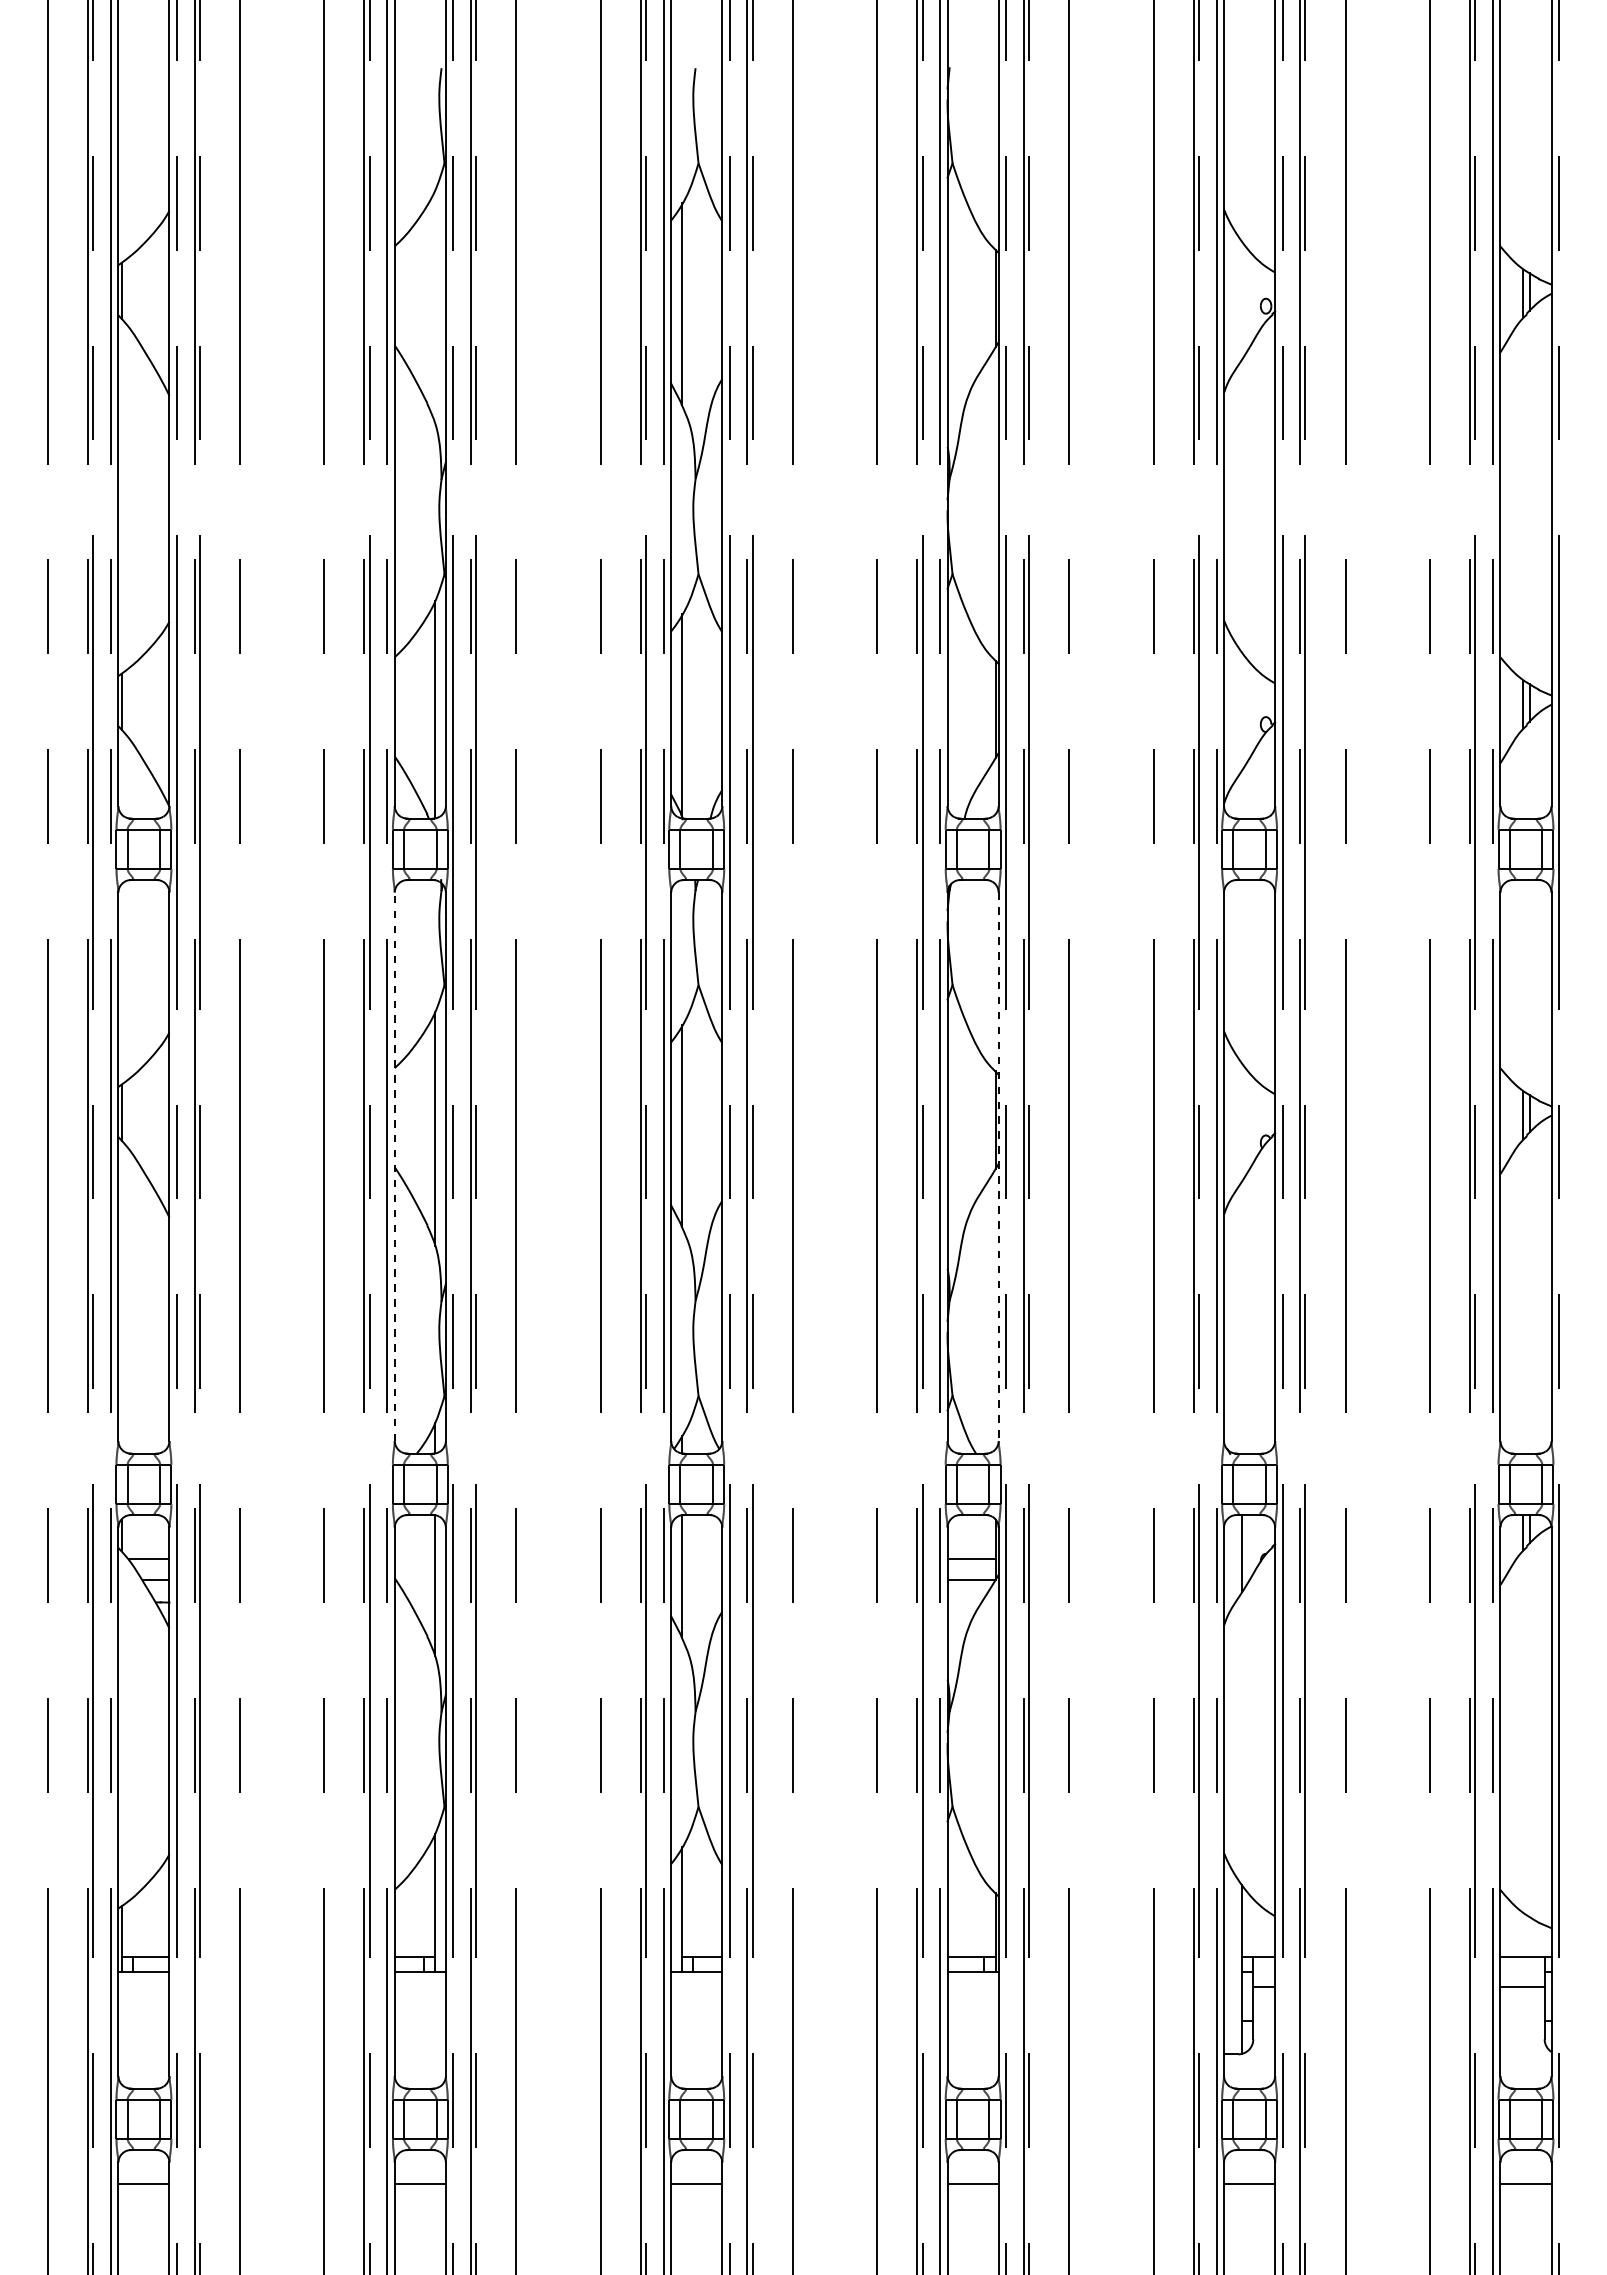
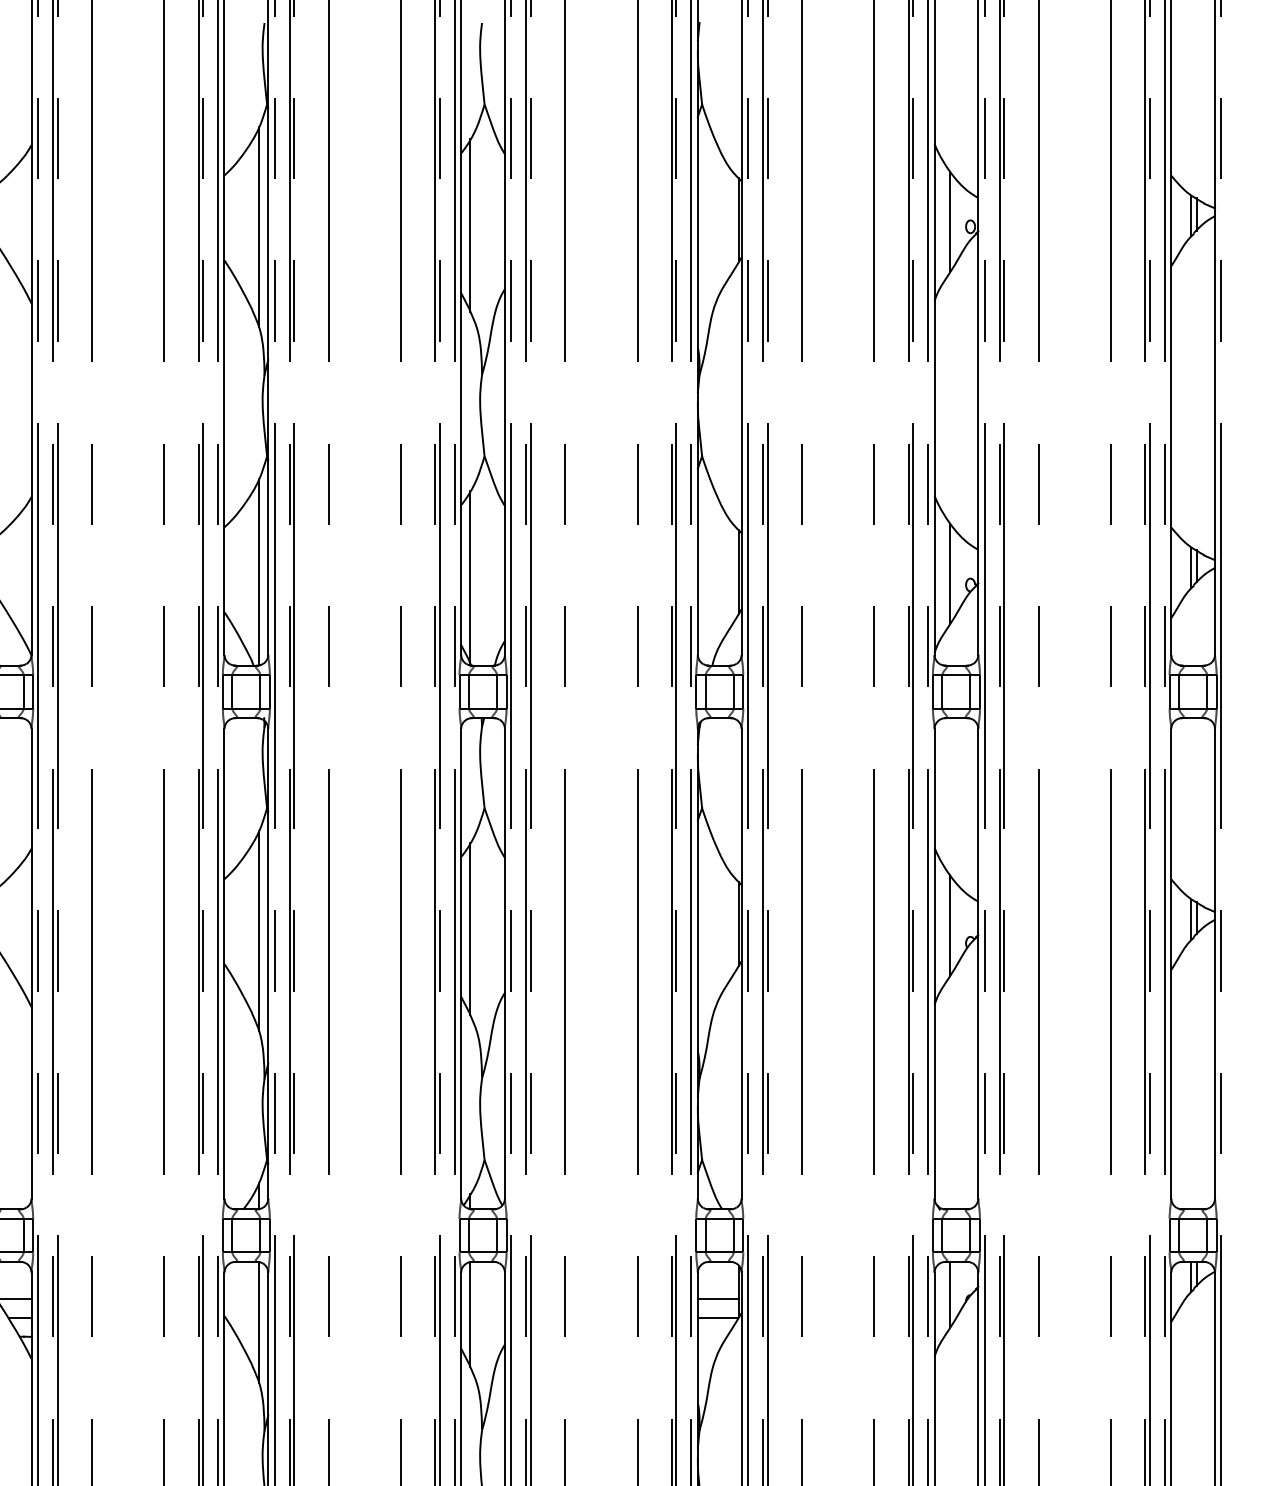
line: (1242, 300) -> (950, 221), added
line: (435, 306) -> (259, 227), added
line: (1242, 711) -> (950, 573), added
line: (1242, 1122) -> (950, 925), added
line: (394, 1166) -> (224, 963), dashed -> solid
line: (998, 1167) -> (741, 964), dashed -> solid

